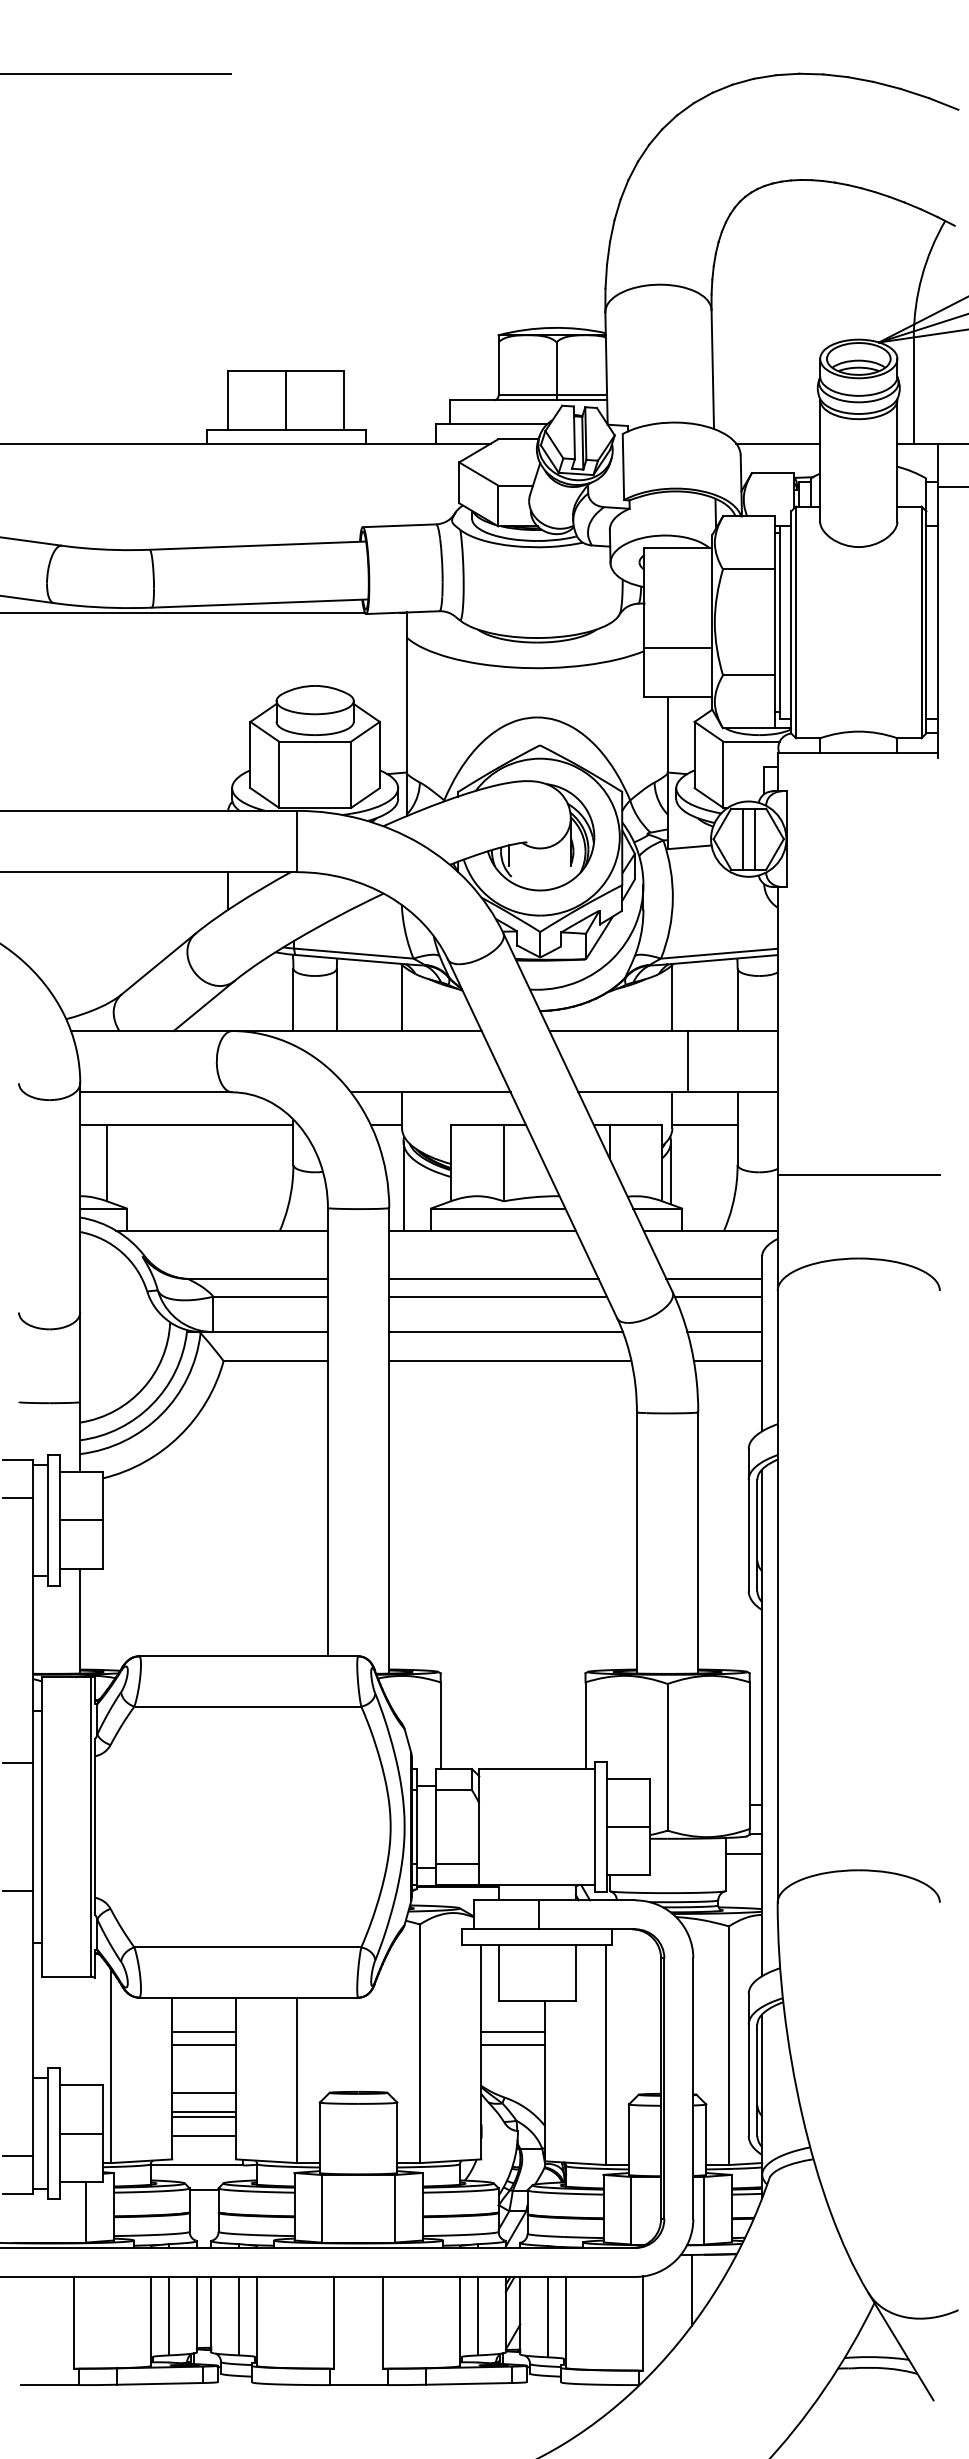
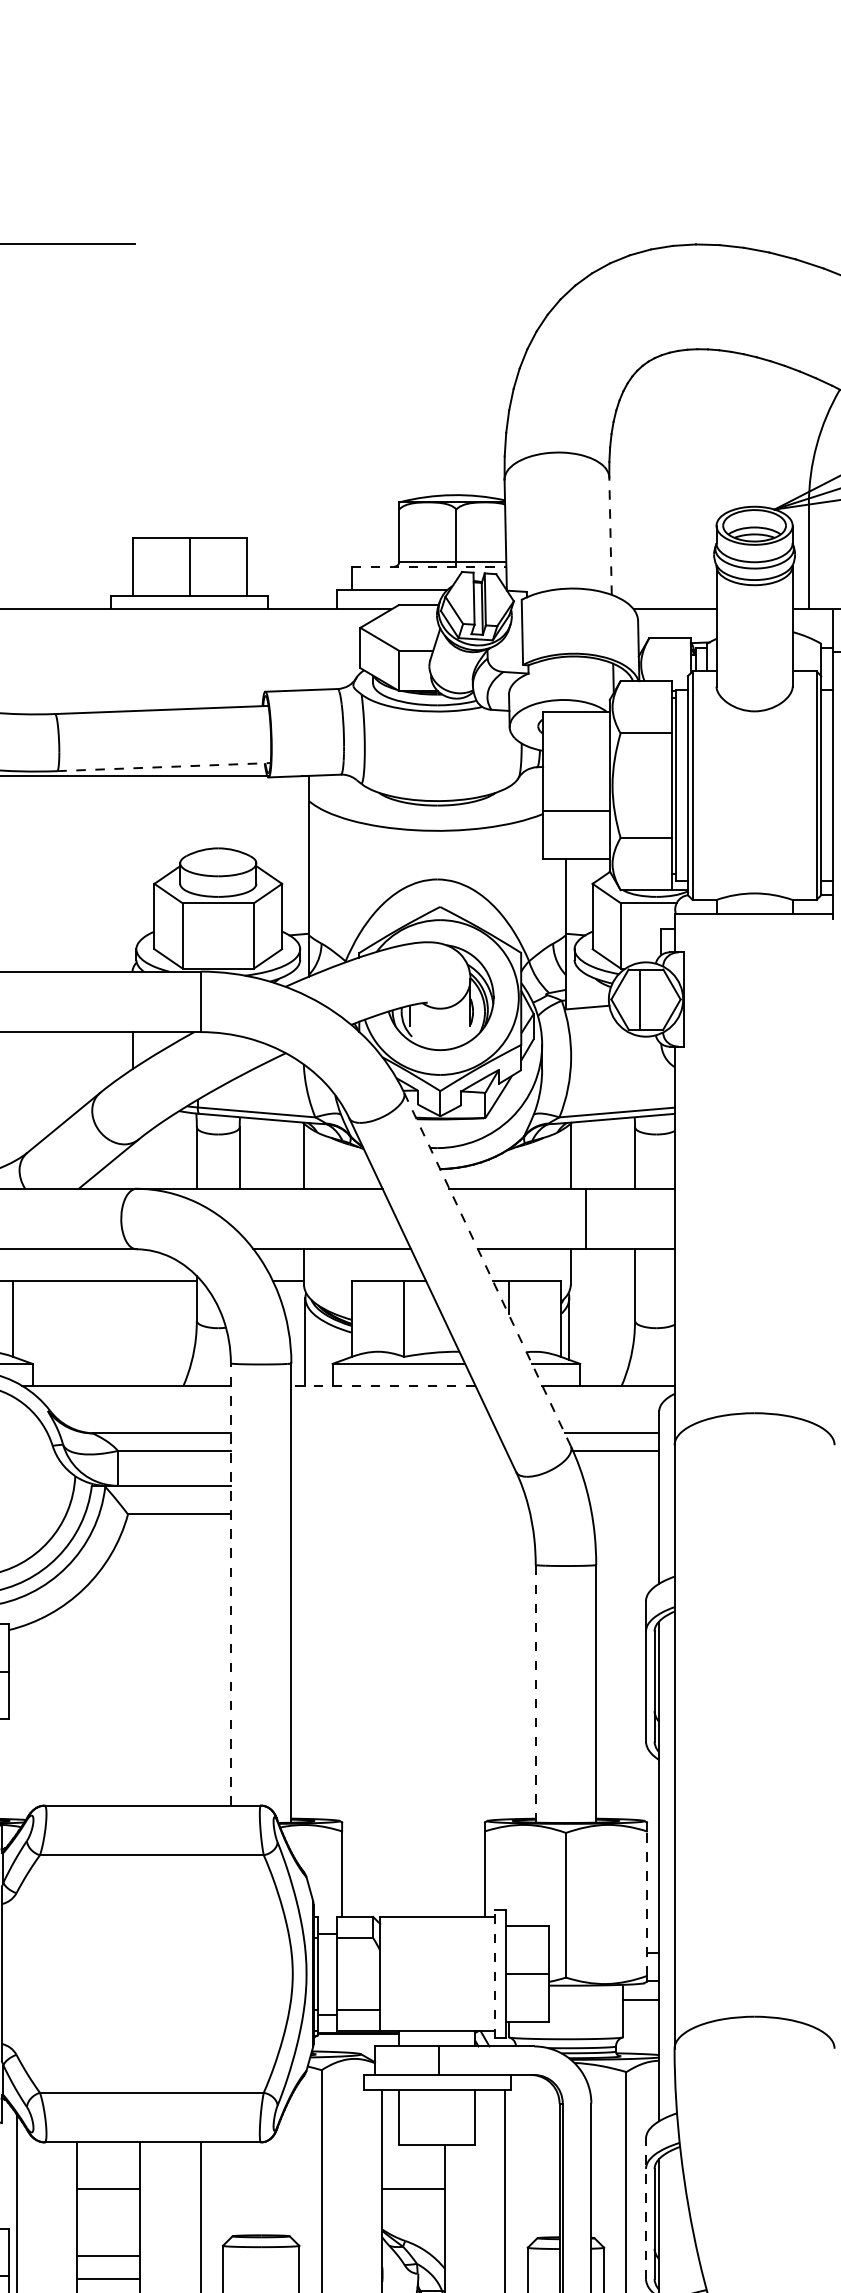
line: (712, 369) -> (610, 536), solid -> dashed
line: (529, 400) -> (429, 566), solid -> dashed
line: (260, 603) -> (164, 767), solid -> dashed
line: (754, 838) -> (651, 998), removed
line: (587, 1112) -> (486, 1269), solid -> dashed
line: (704, 1124) -> (602, 1281), removed
line: (858, 1175) -> (754, 1331), removed
line: (482, 1230) -> (383, 1385), solid -> dashed
line: (493, 1279) -> (394, 1433), removed
line: (498, 1296) -> (399, 1450), removed
line: (505, 1332) -> (406, 1486), removed
line: (724, 1332) -> (622, 1486), removed
line: (510, 1361) -> (411, 1514), removed
line: (727, 1361) -> (625, 1514), removed
line: (327, 1431) -> (230, 1583), solid -> dashed
line: (636, 1542) -> (535, 1693), solid -> dashed
line: (749, 1755) -> (646, 1903), solid -> dashed
line: (595, 1826) -> (494, 1973), solid -> dashed
line: (203, 2032) -> (108, 2176), removed
line: (512, 2032) -> (412, 2176), removed
line: (748, 2064) -> (645, 2208), solid -> dashed
line: (203, 2093) -> (108, 2236), removed
line: (203, 2117) -> (108, 2260), removed

